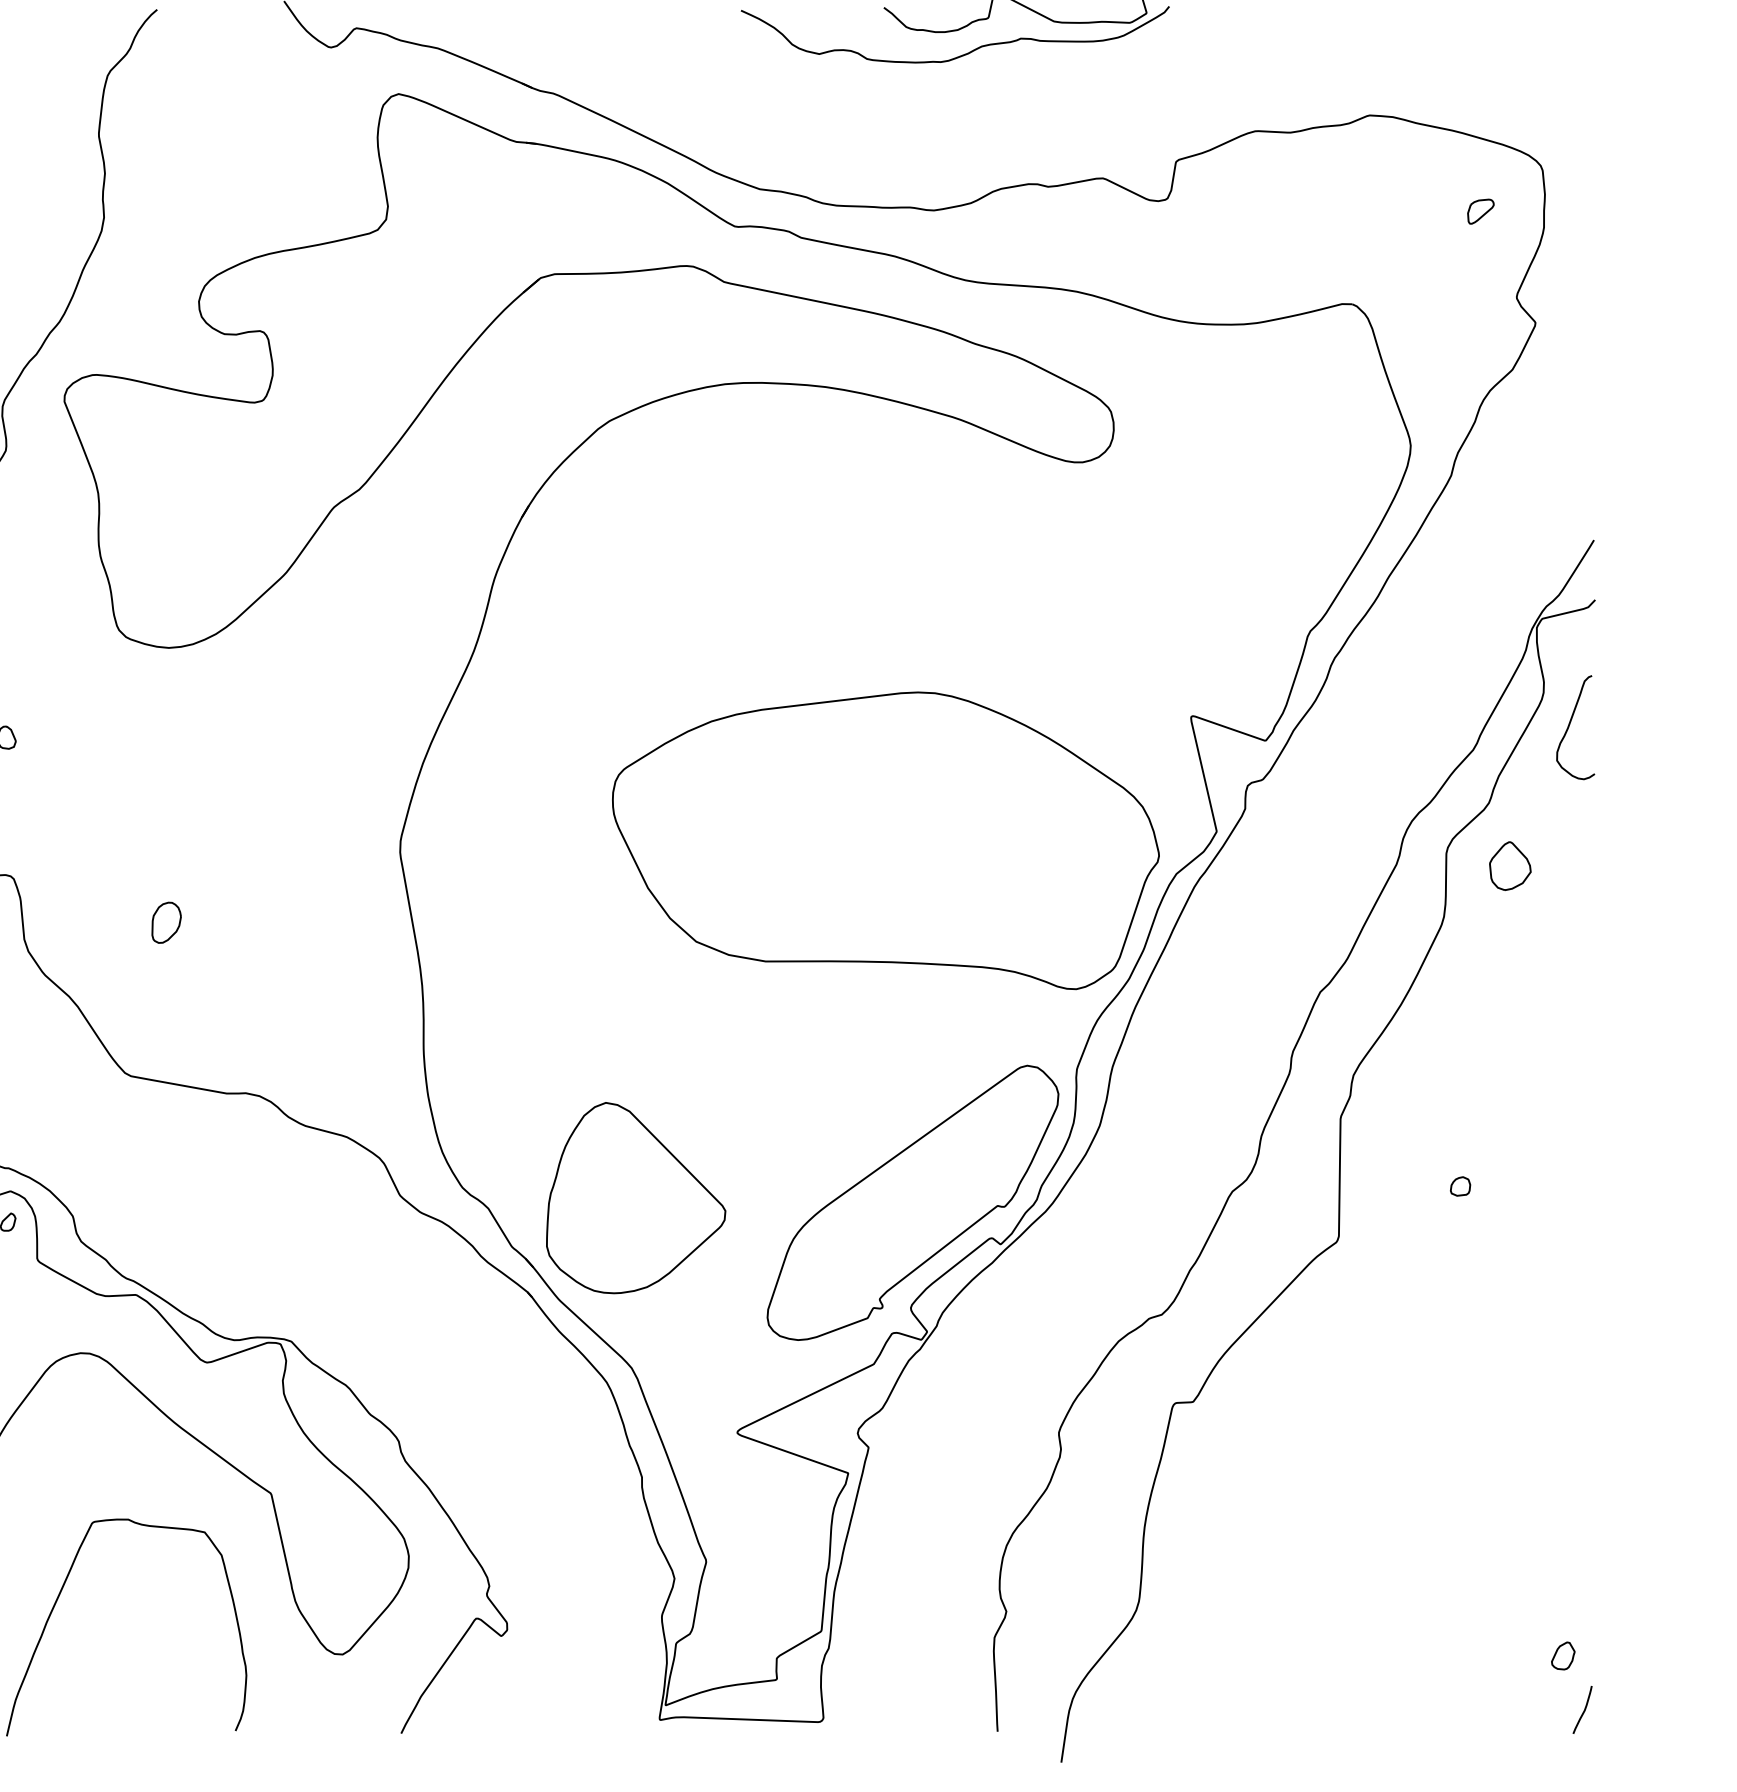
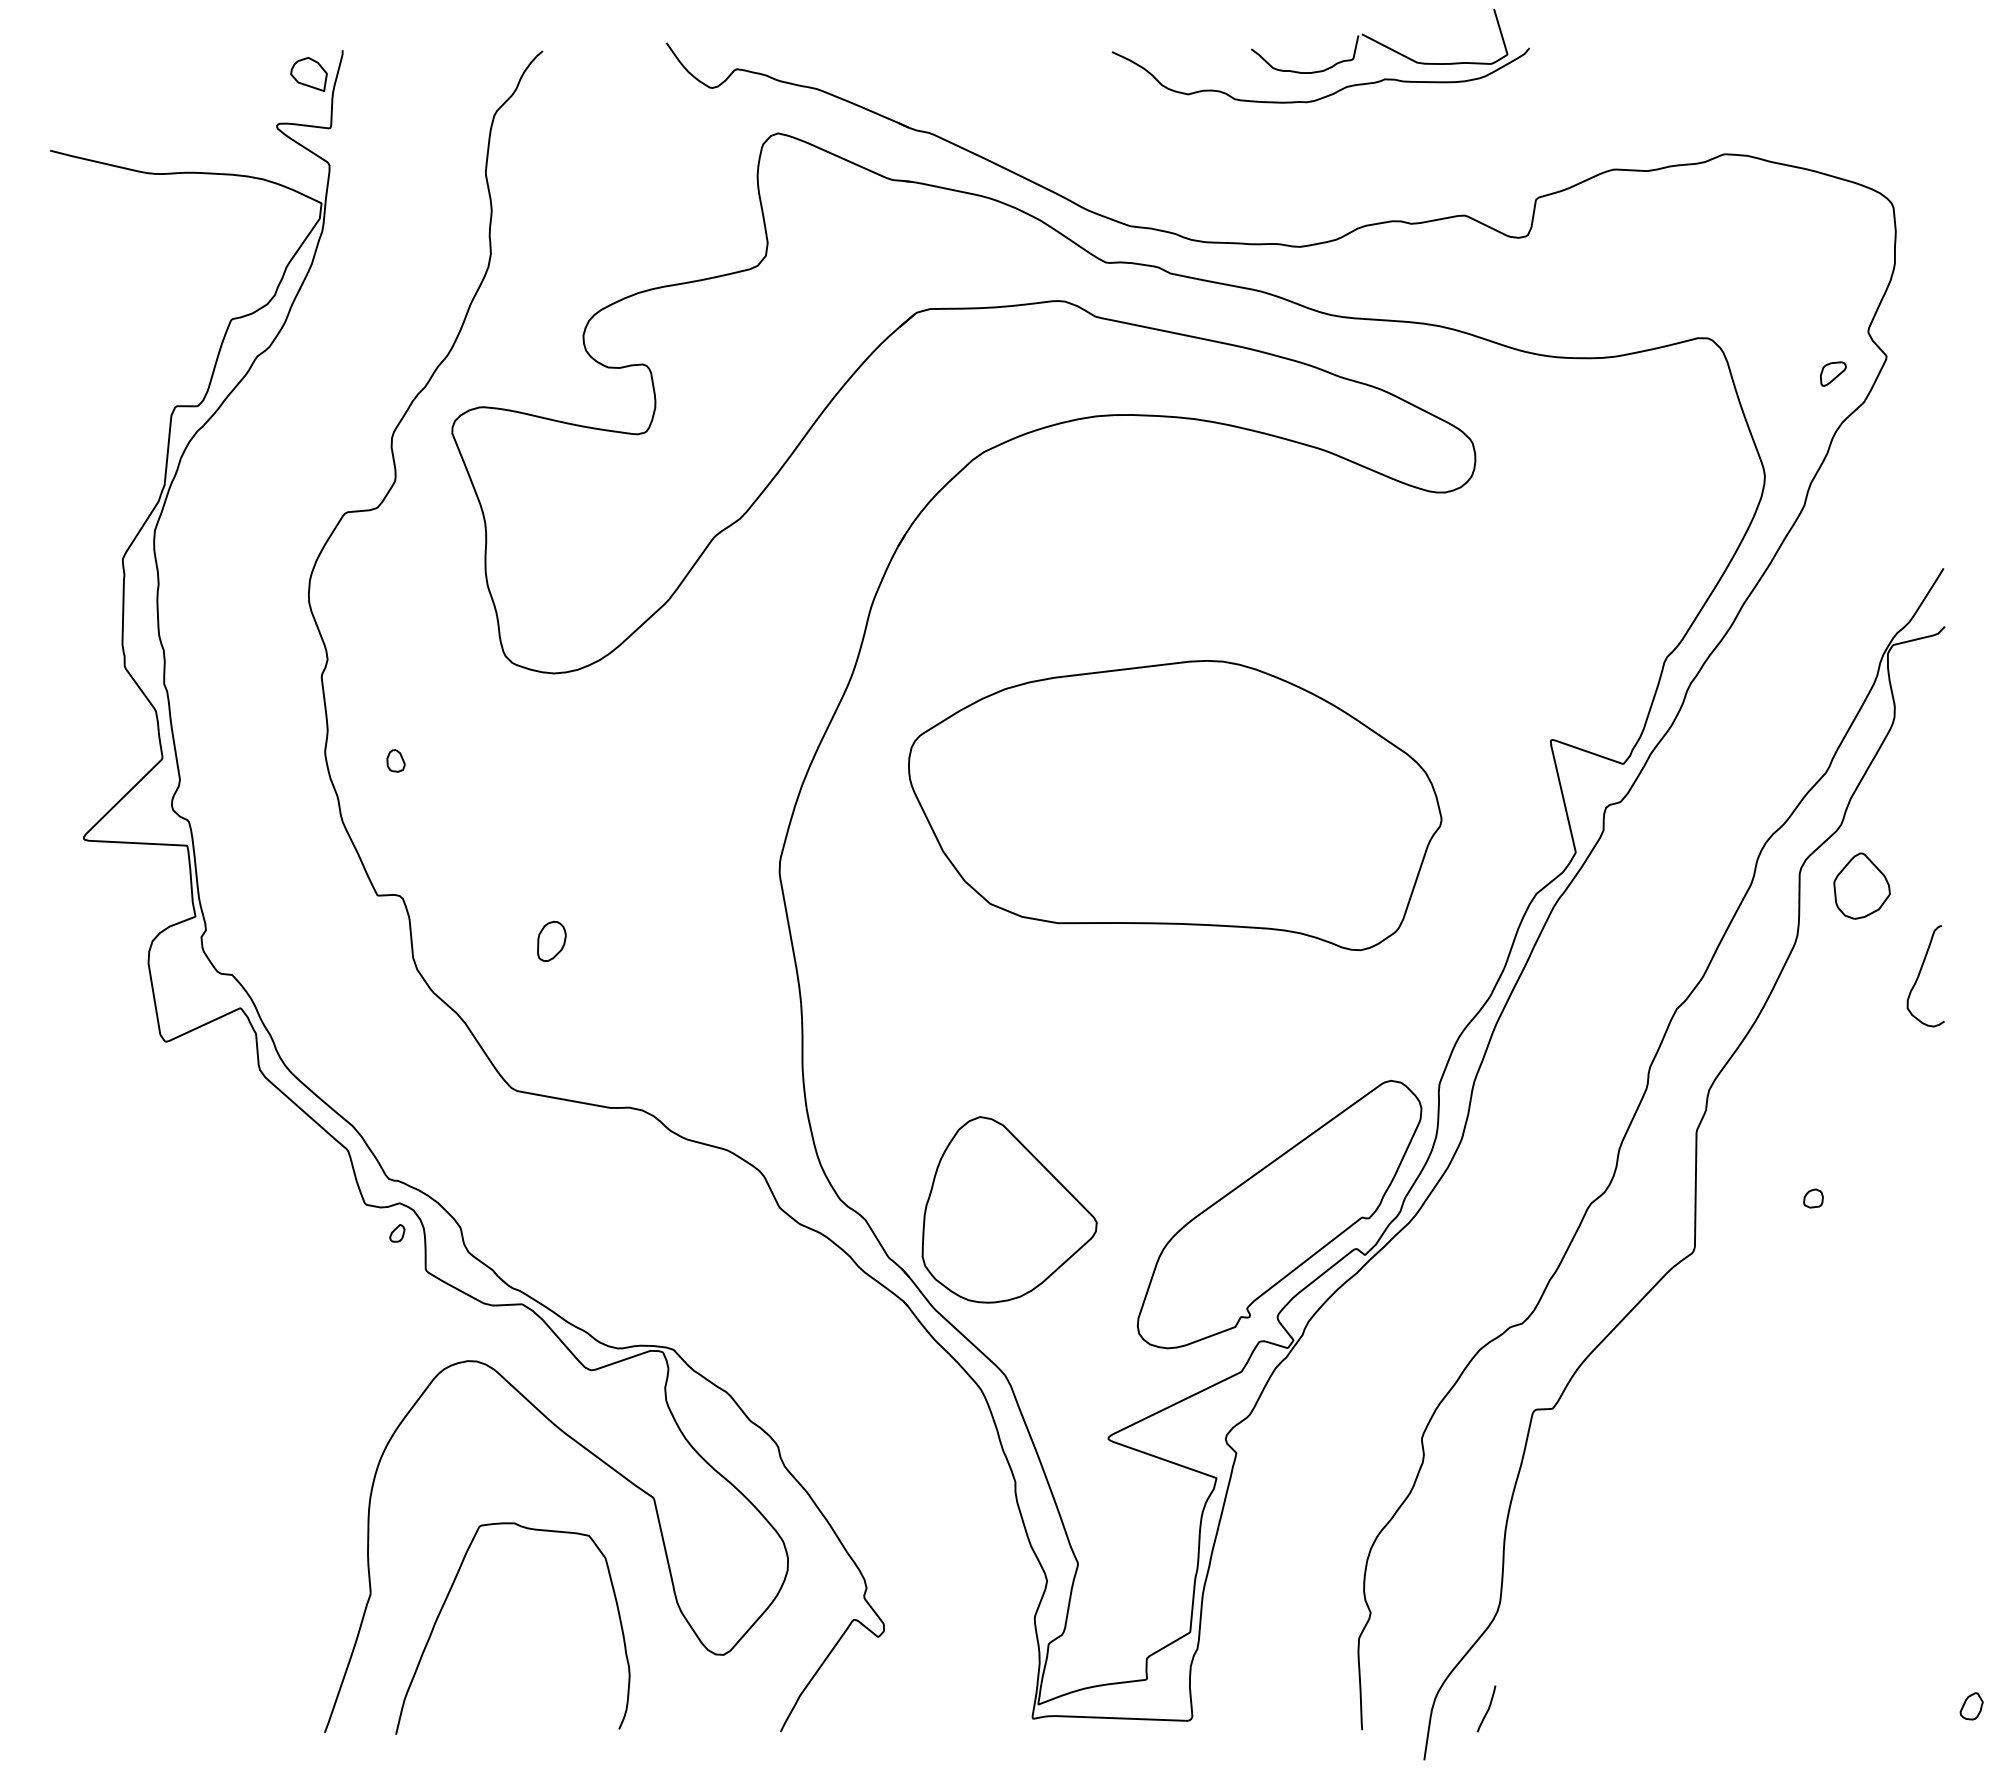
part: (1481, 211) -> (1833, 373), moved
curve: (1570, 724) -> (1920, 973), moved
part: (886, 840) -> (1175, 805), moved
part: (1509, 866) -> (1861, 886), size x1.4
part: (1563, 1656) -> (1971, 1706), moved
curve: (1583, 1710) -> (1487, 1709), moved

